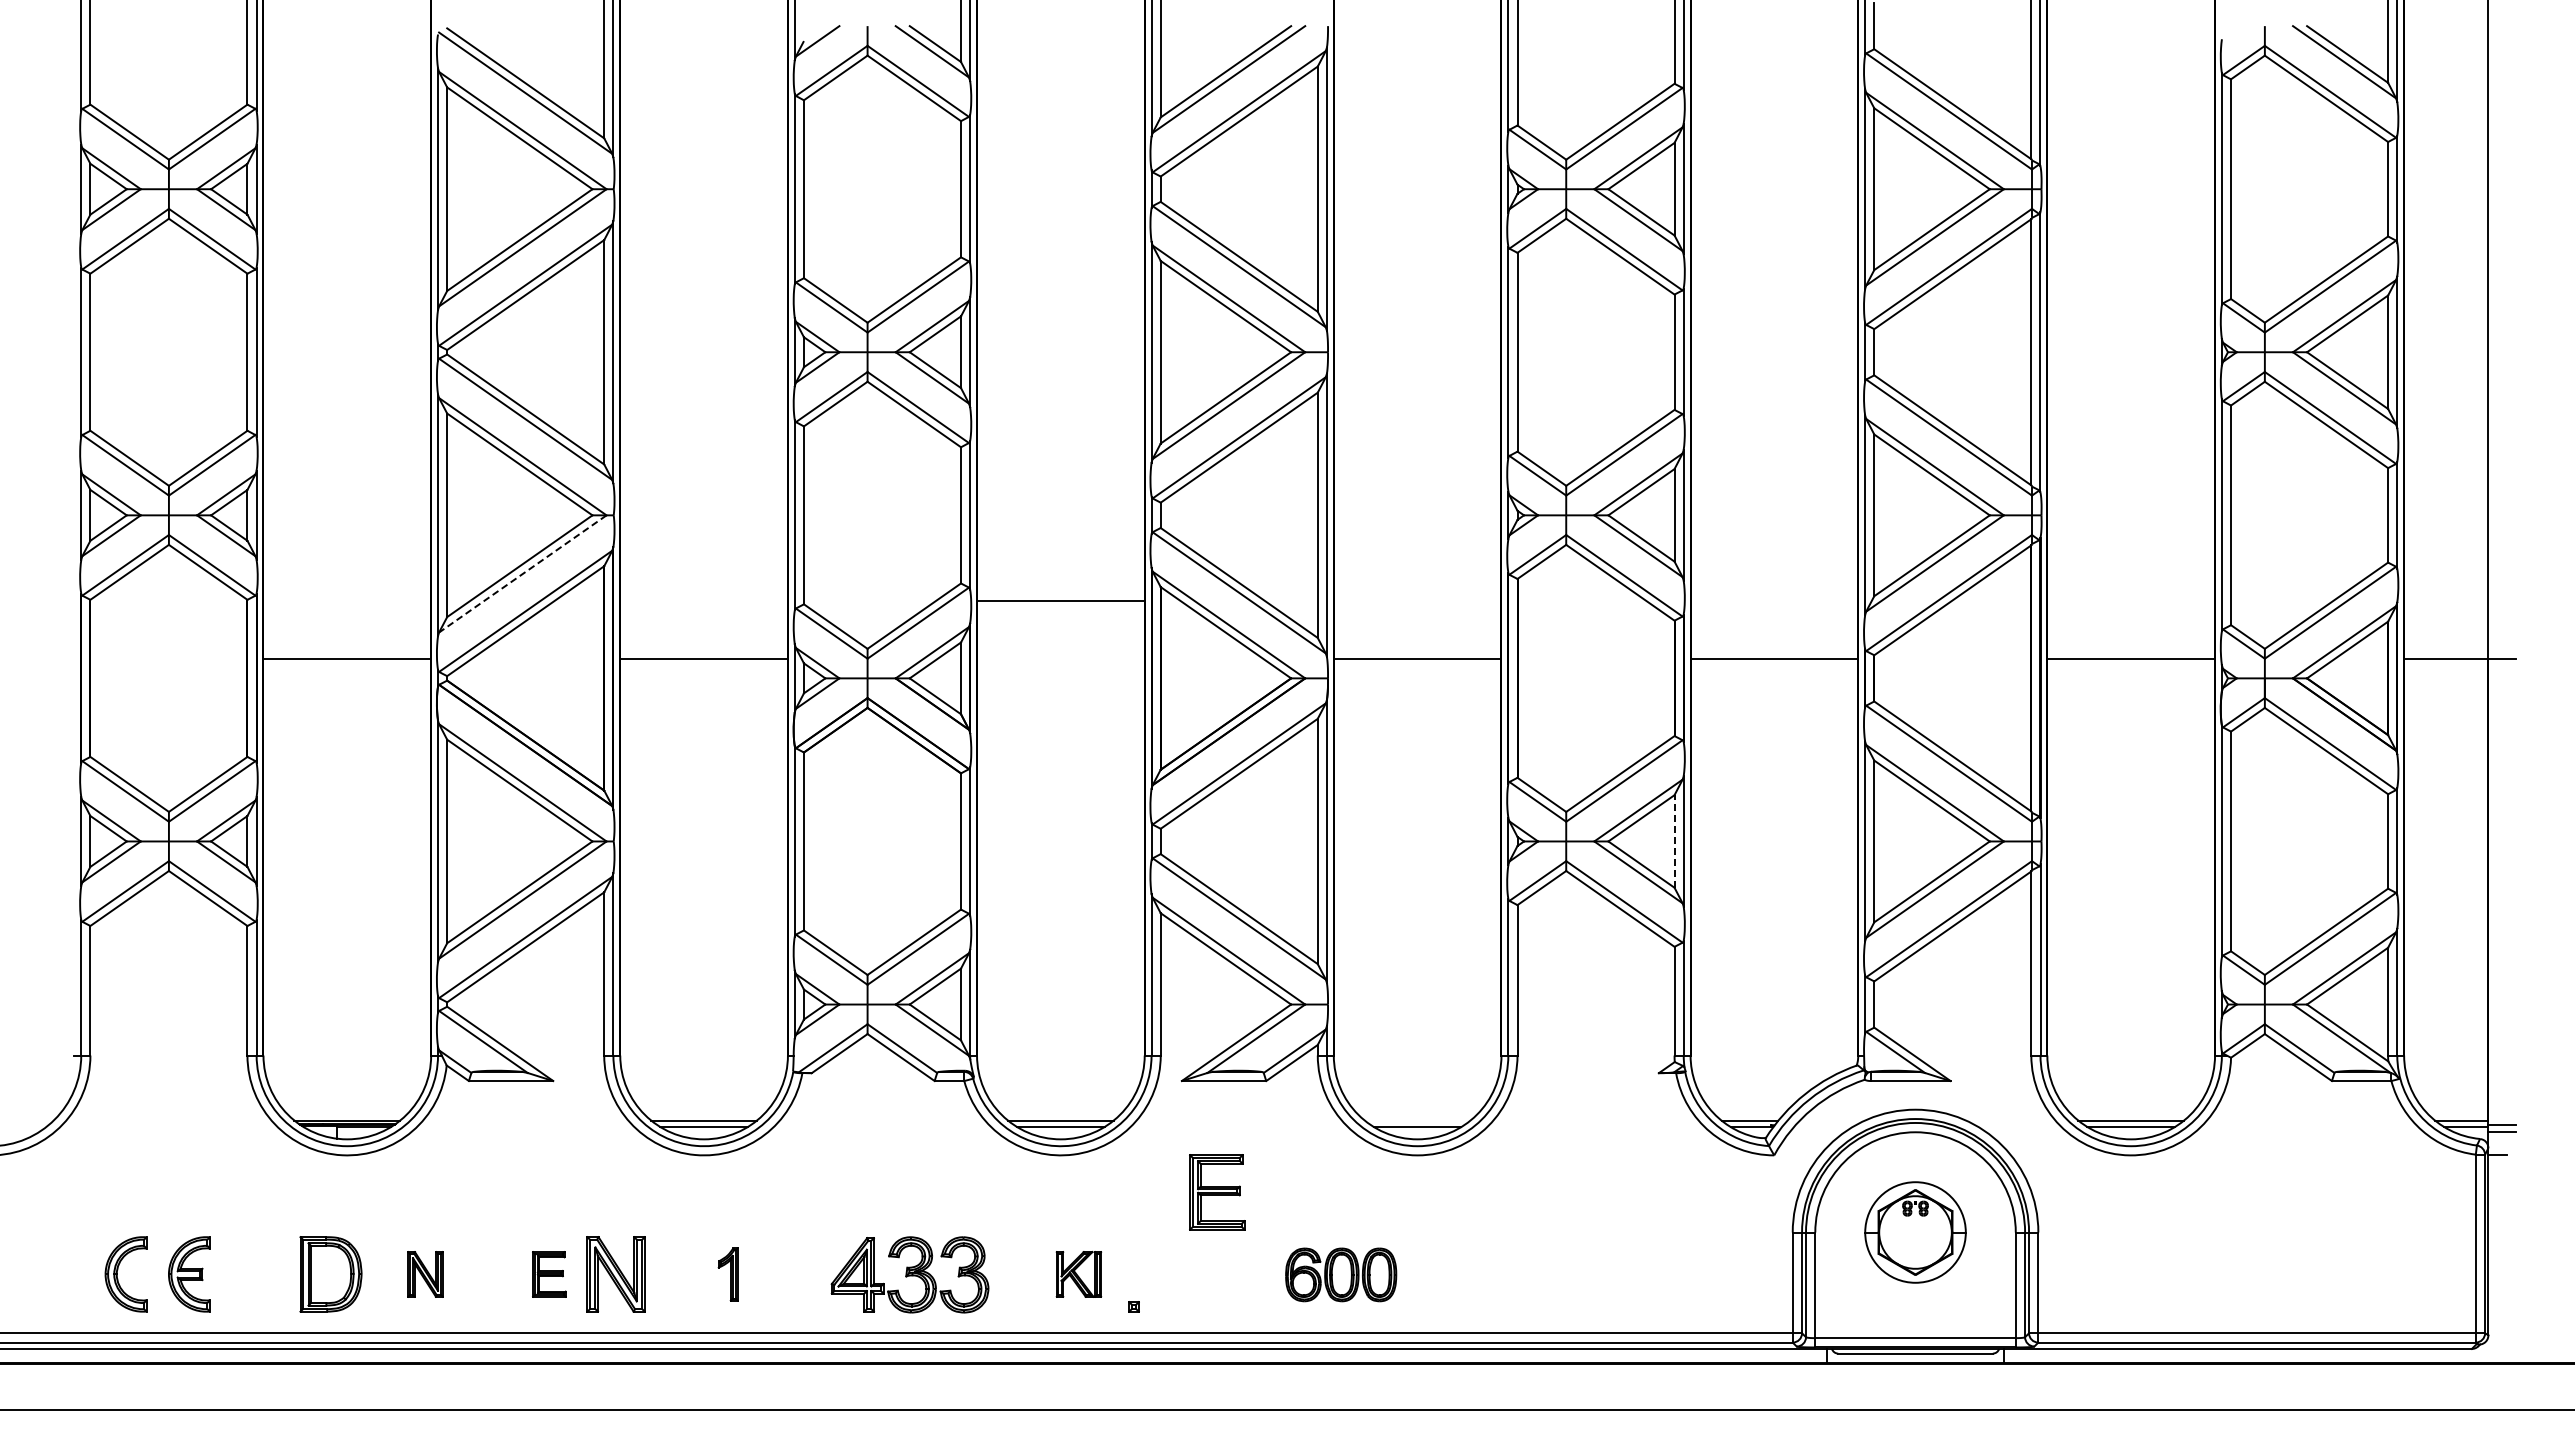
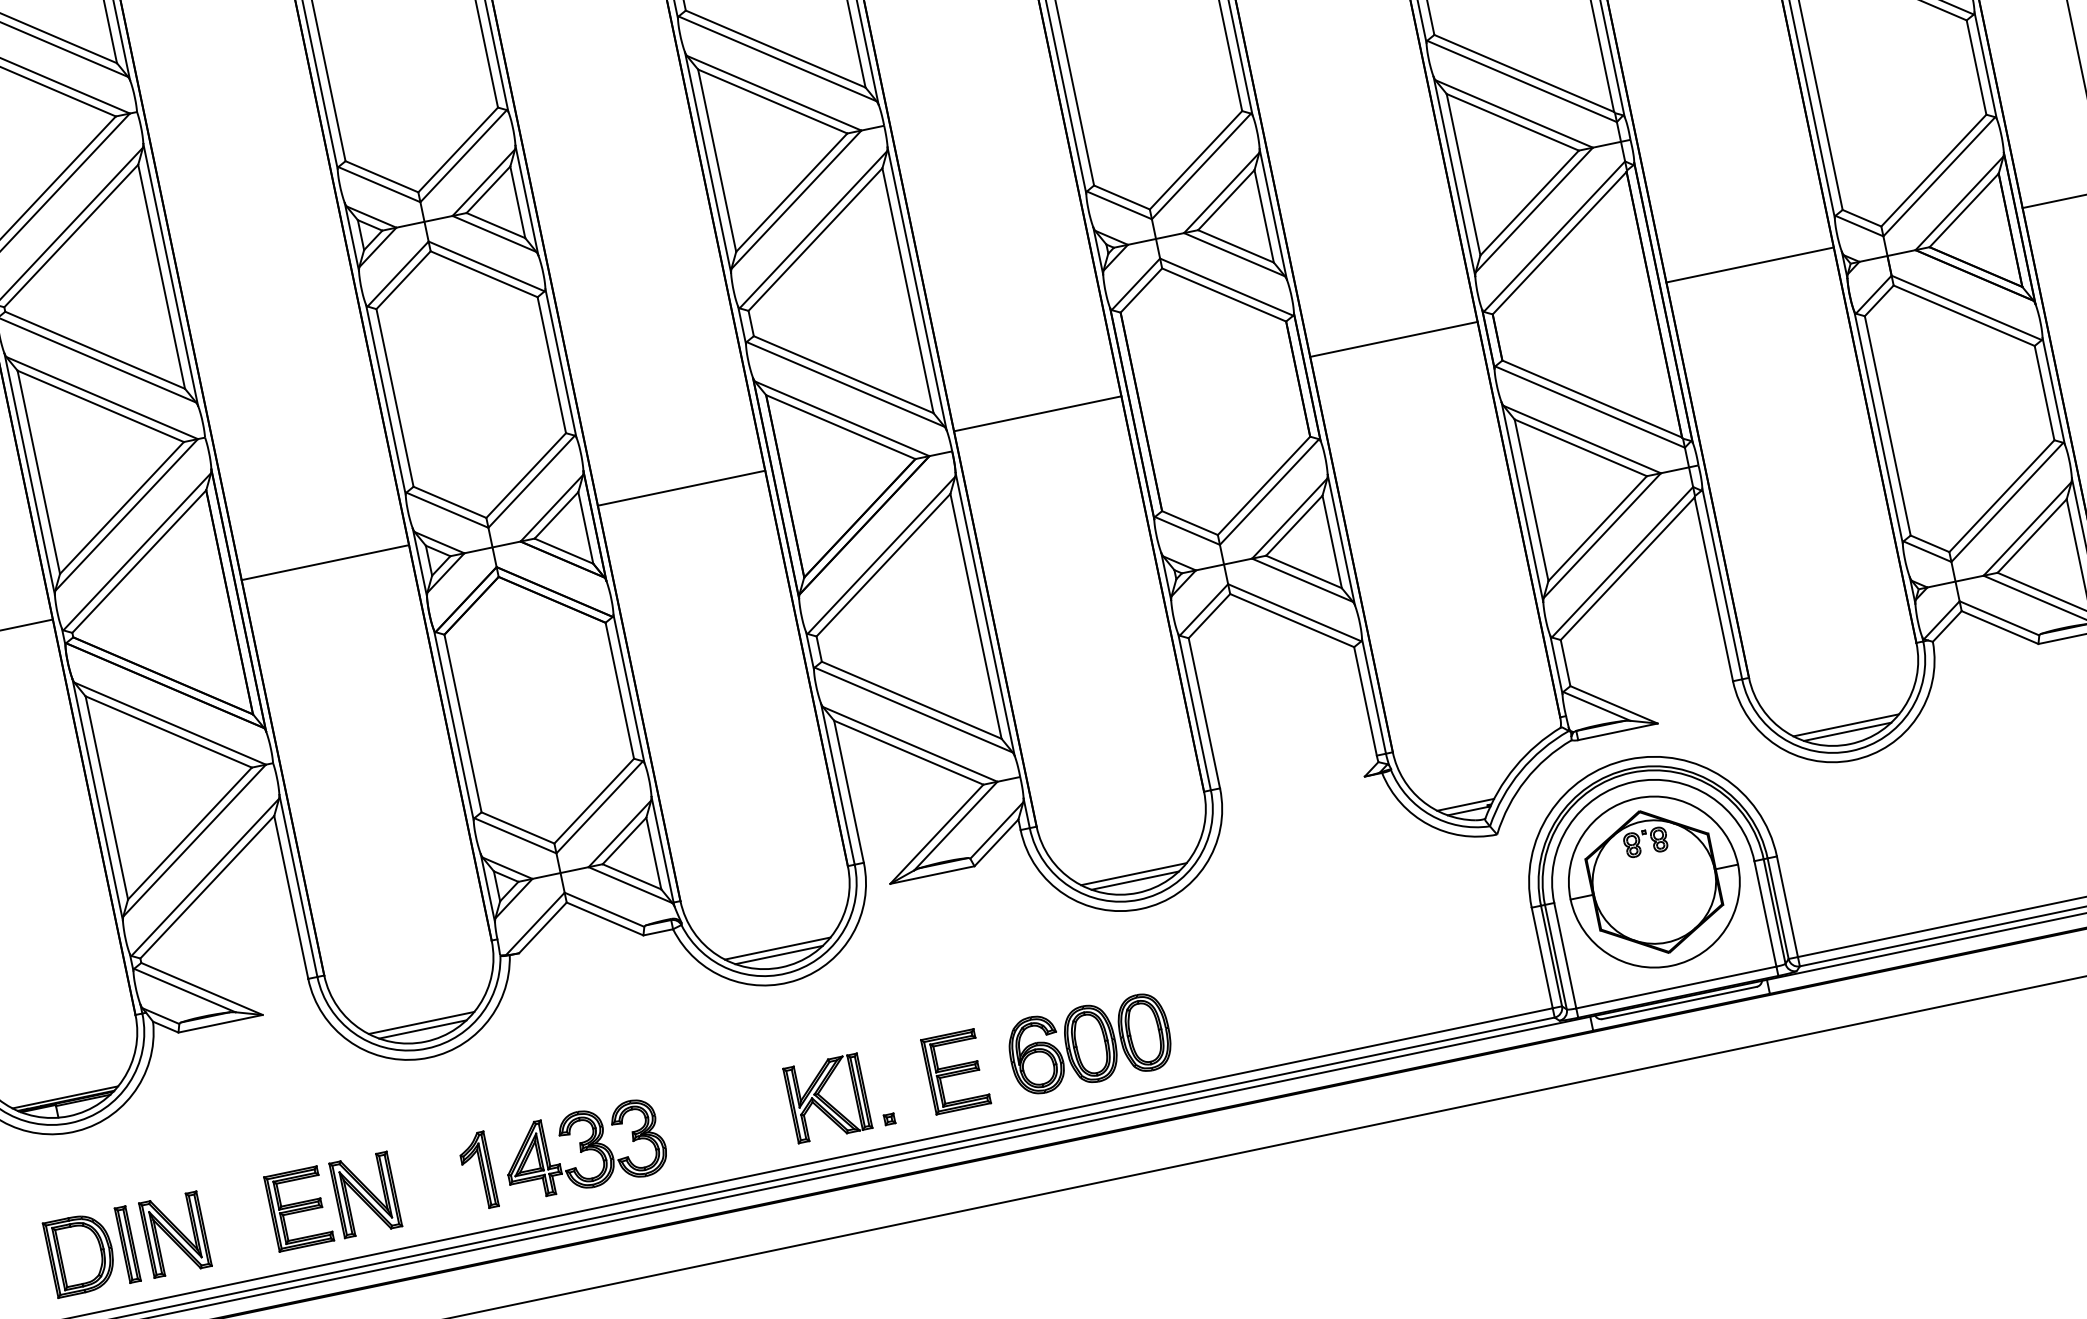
line: (522, 574) -> (126, 515), dashed -> solid
line: (1060, 601) -> (681, 488), moved
line: (1674, 840) -> (1331, 540), dashed -> solid
line: (1417, 1120) -> (1133, 874), added
part: (1217, 1192) -> (956, 1071), moved
part: (1915, 1232) -> (1654, 882), size x1.67
part: (377, 1274) -> (127, 1244), added
part: (425, 1274) -> (175, 1234), size x1.67
part: (549, 1274) -> (299, 1208), size x1.67
part: (727, 1274) -> (477, 1171), size x1.43
part: (909, 1274) -> (583, 1149), moved
part: (1078, 1274) -> (827, 1098), size x1.67
part: (1340, 1274) -> (1089, 1043), size x1.43

